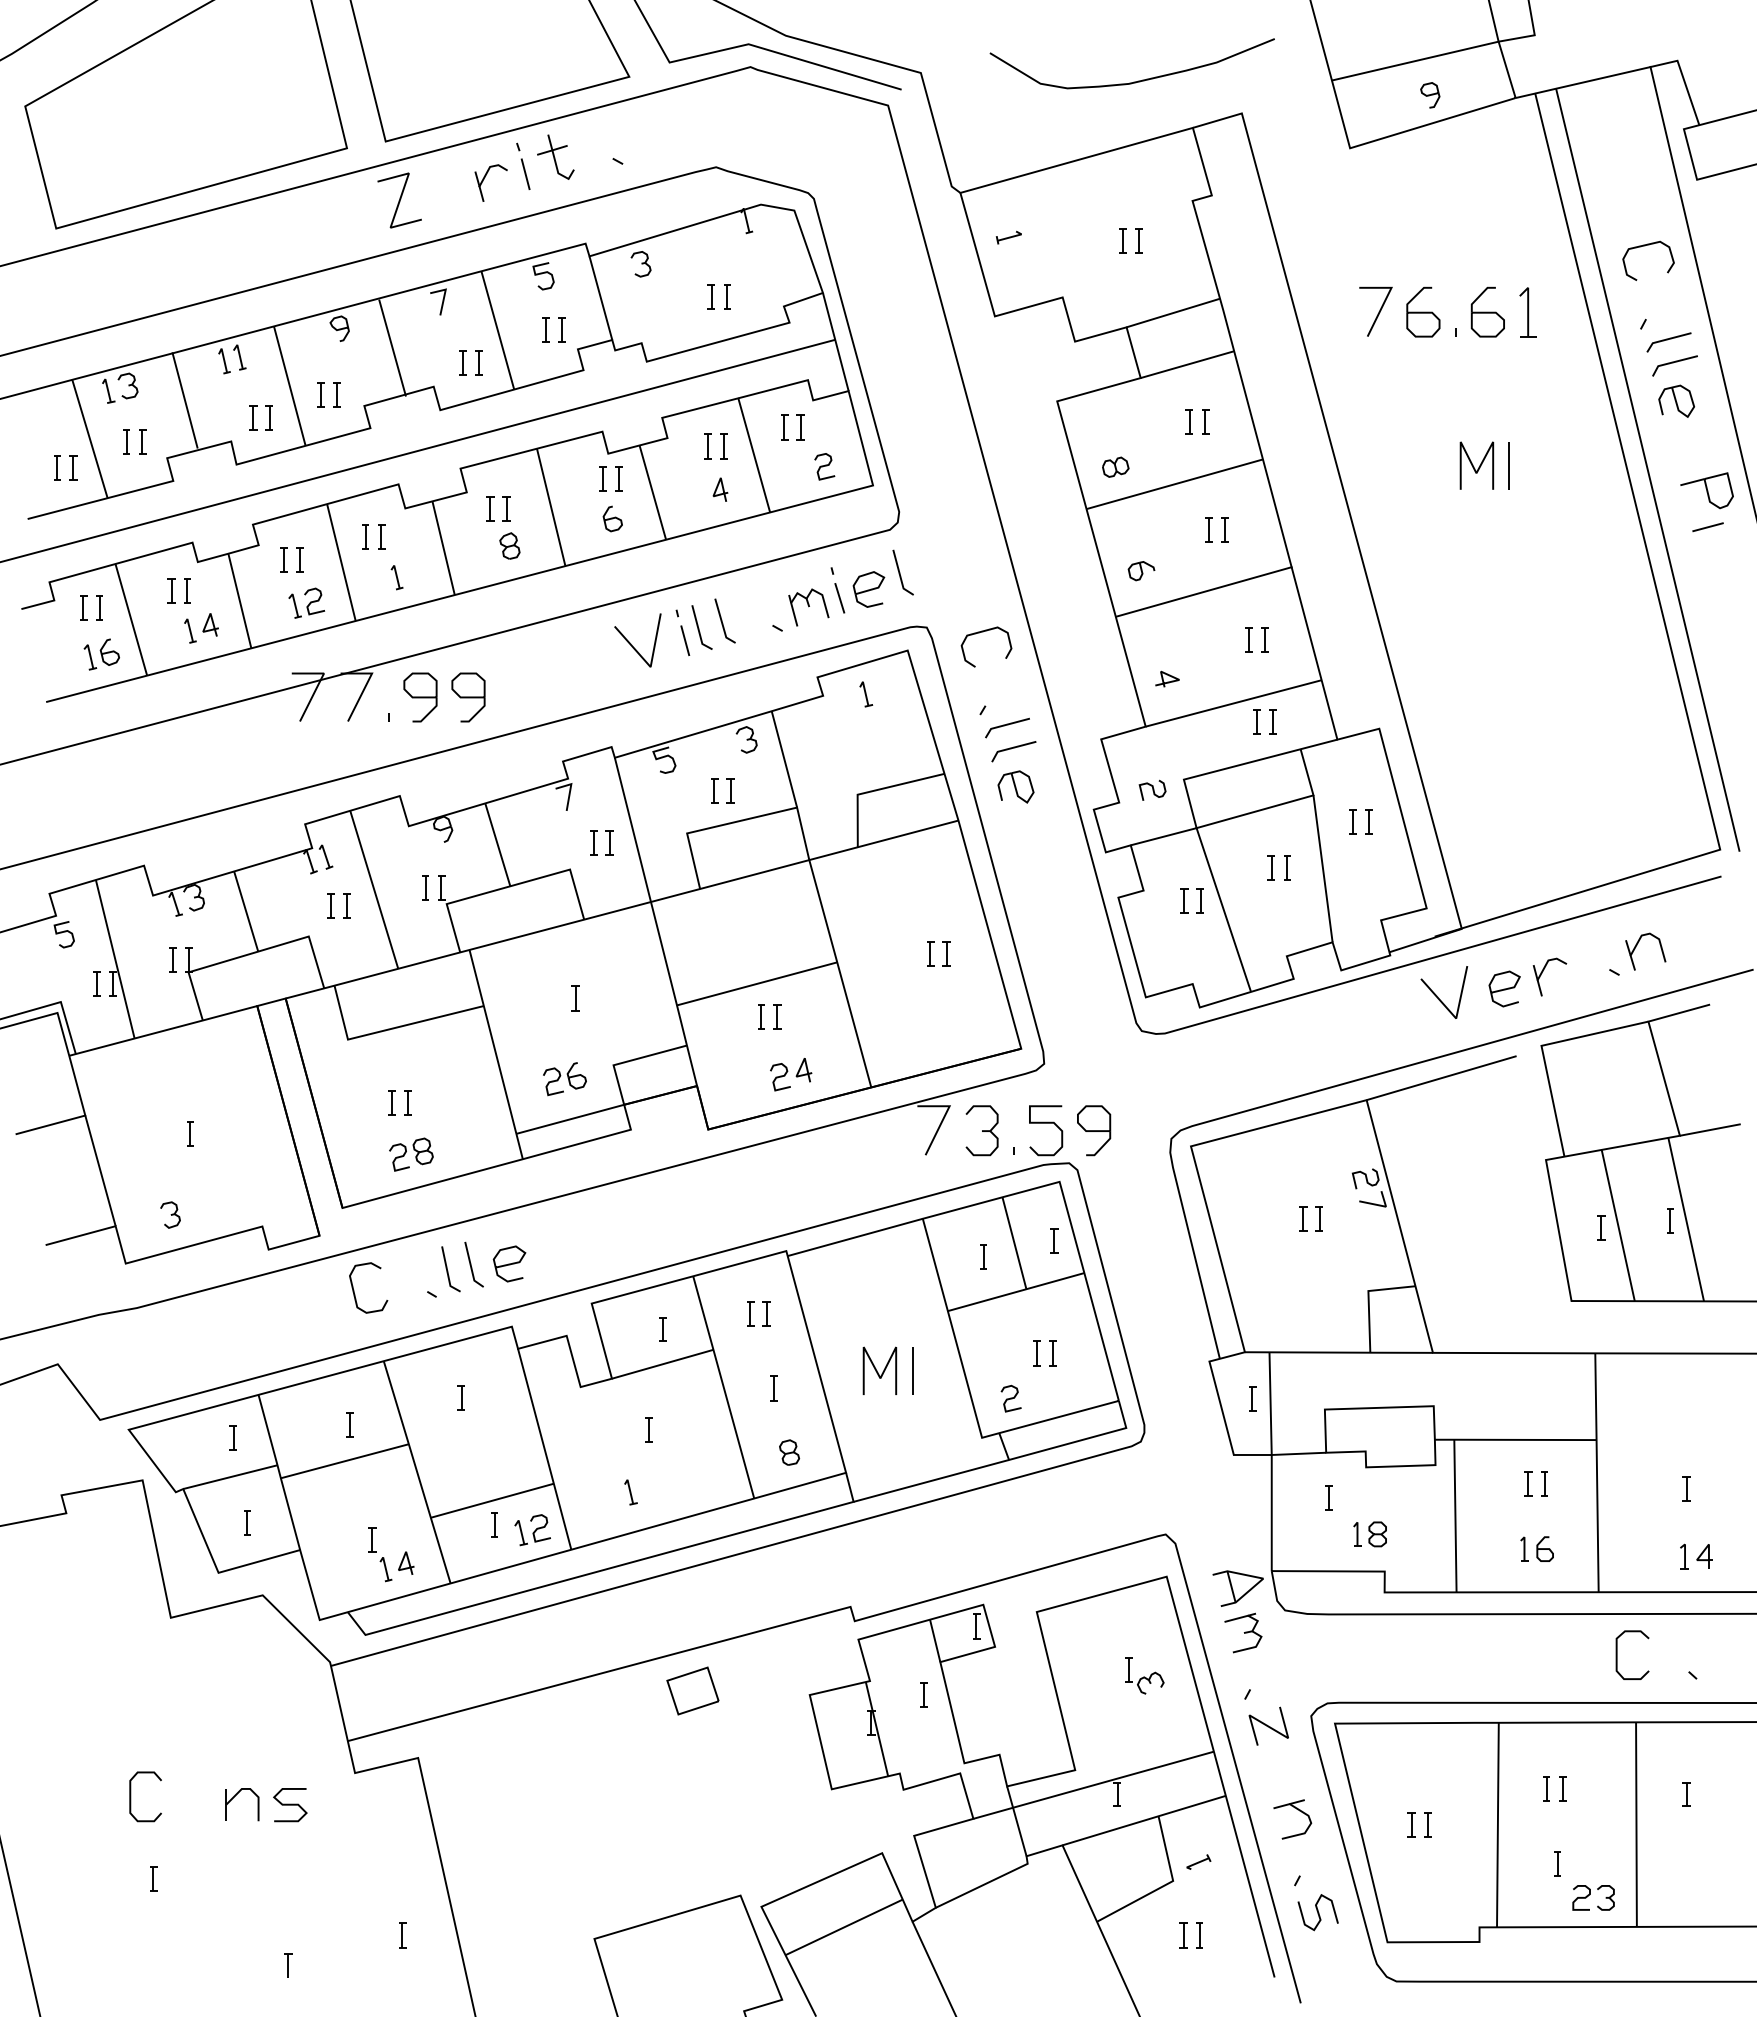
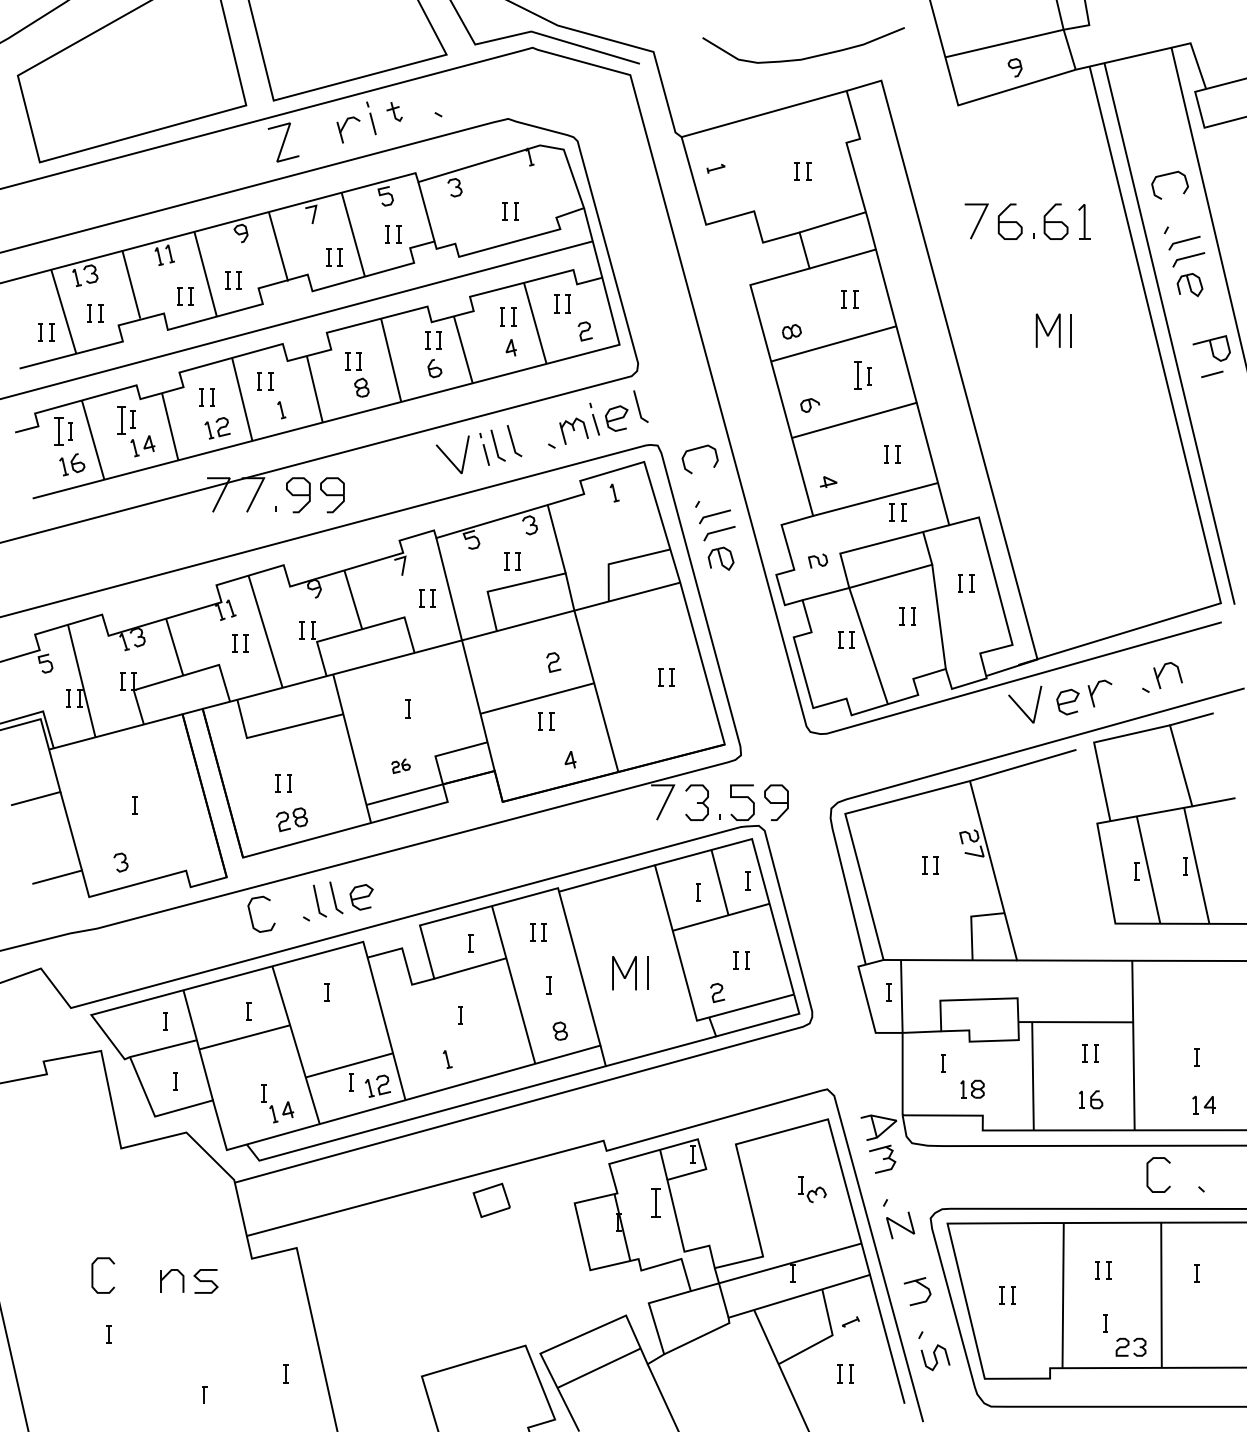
part: (555, 156) -> (394, 111), size x0.6
part: (1208, 529) -> (857, 376), size x1.6
part: (171, 590) -> (121, 419), size x1.6
part: (83, 607) -> (59, 431), size x1.6
curve: (780, 1077) -> (553, 662), moved
part: (564, 1079) -> (400, 766), size x0.6
part: (923, 1694) -> (655, 1202), size x1.6

